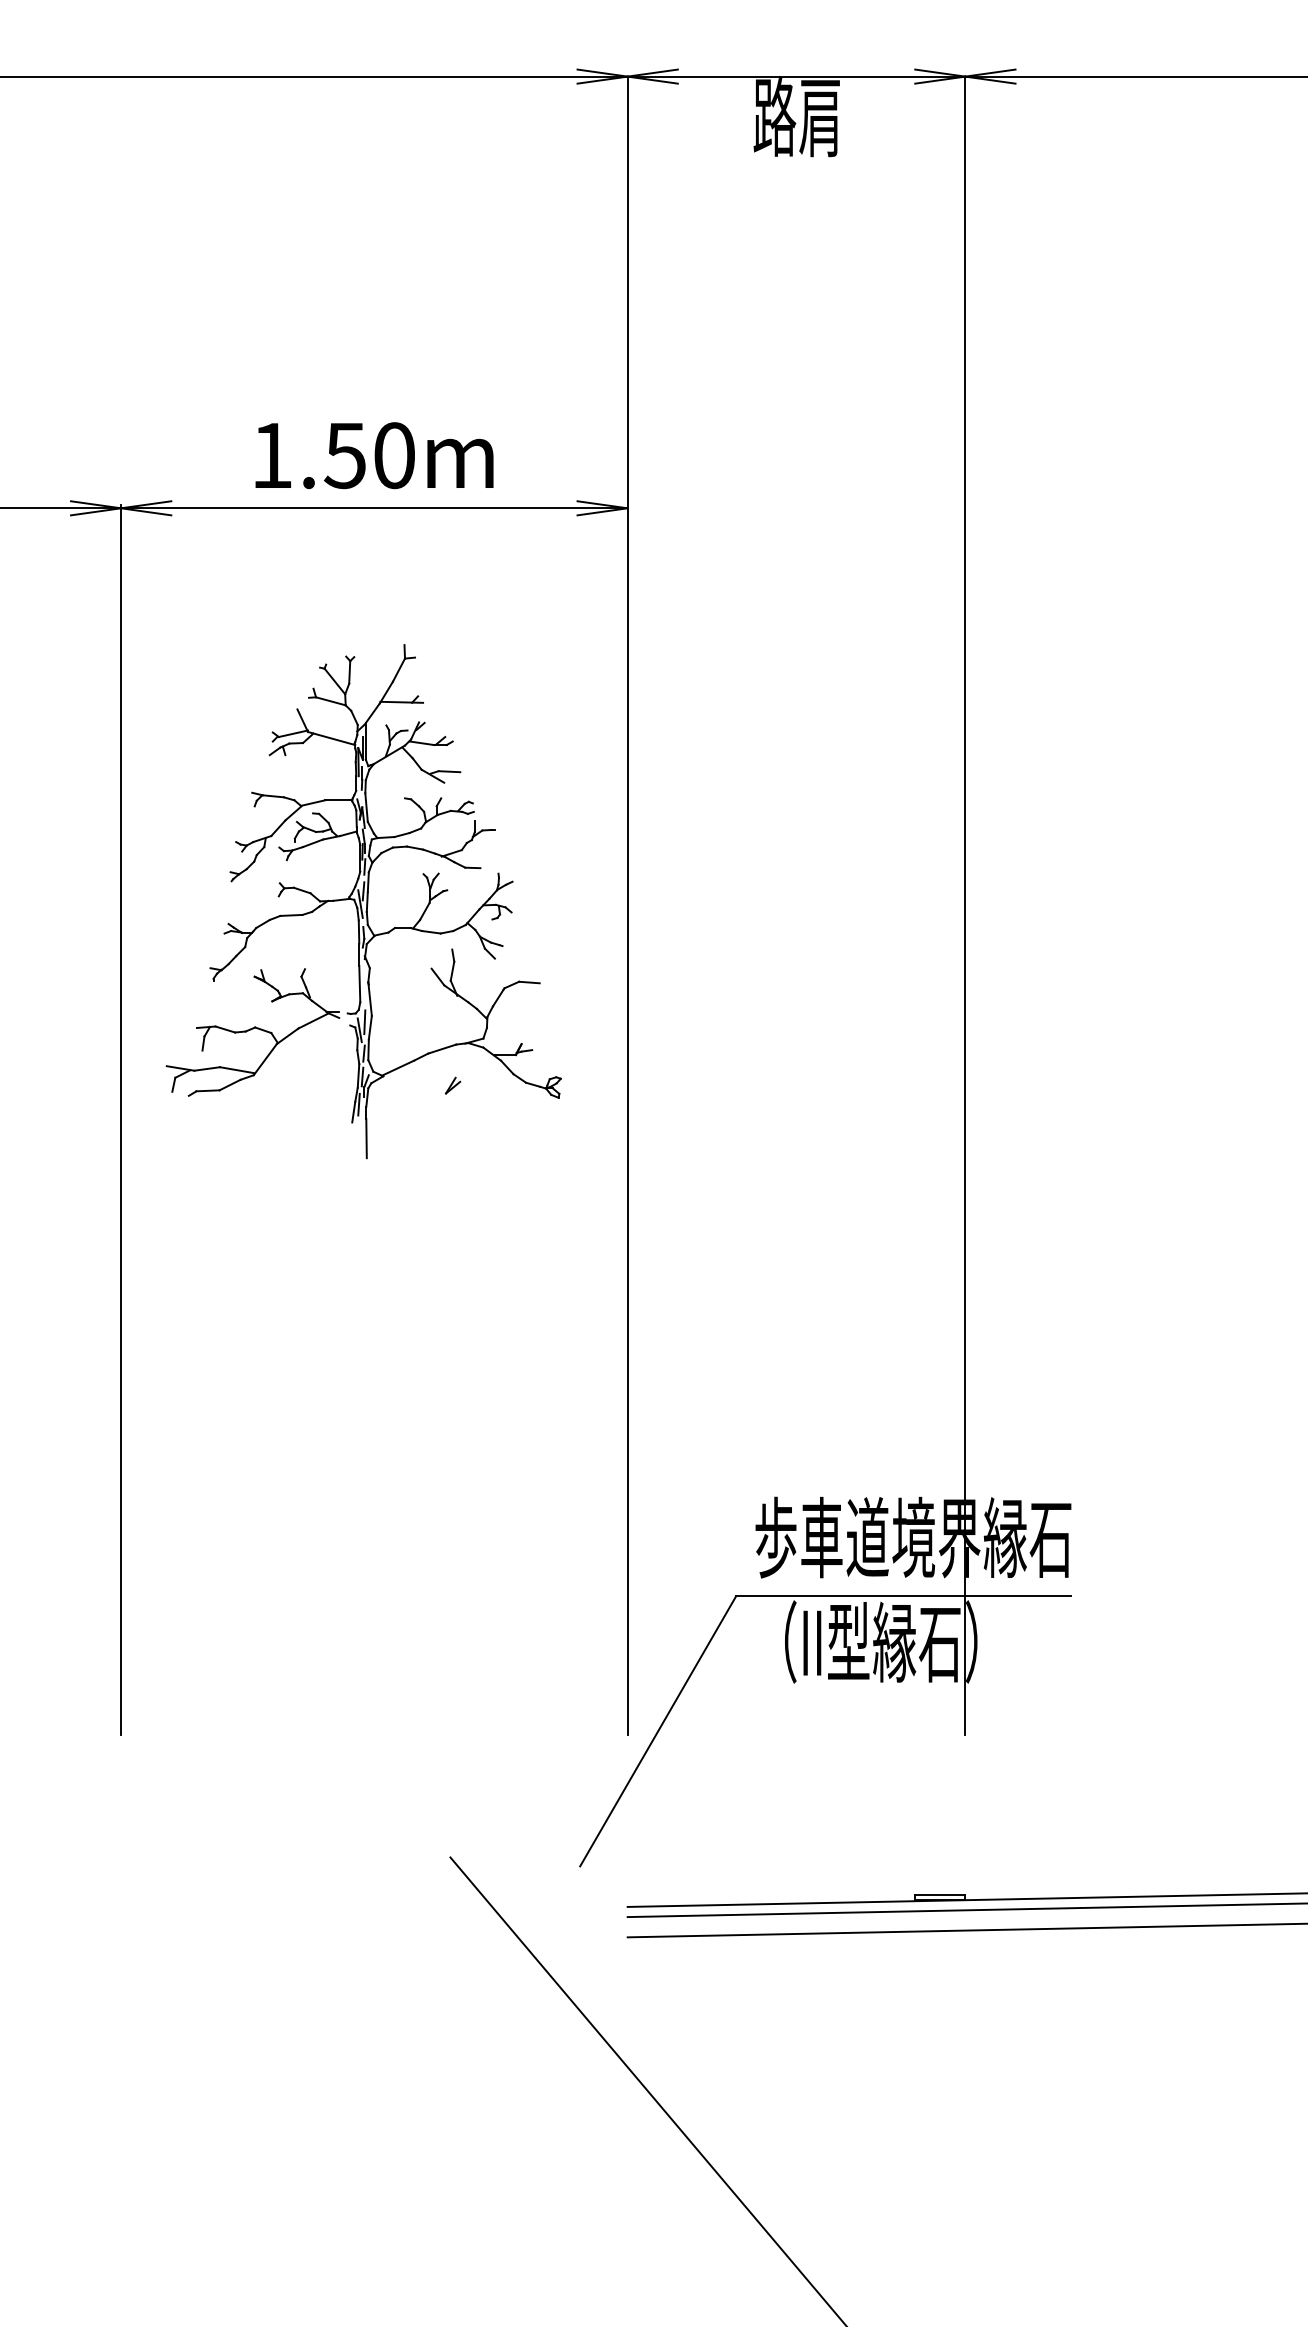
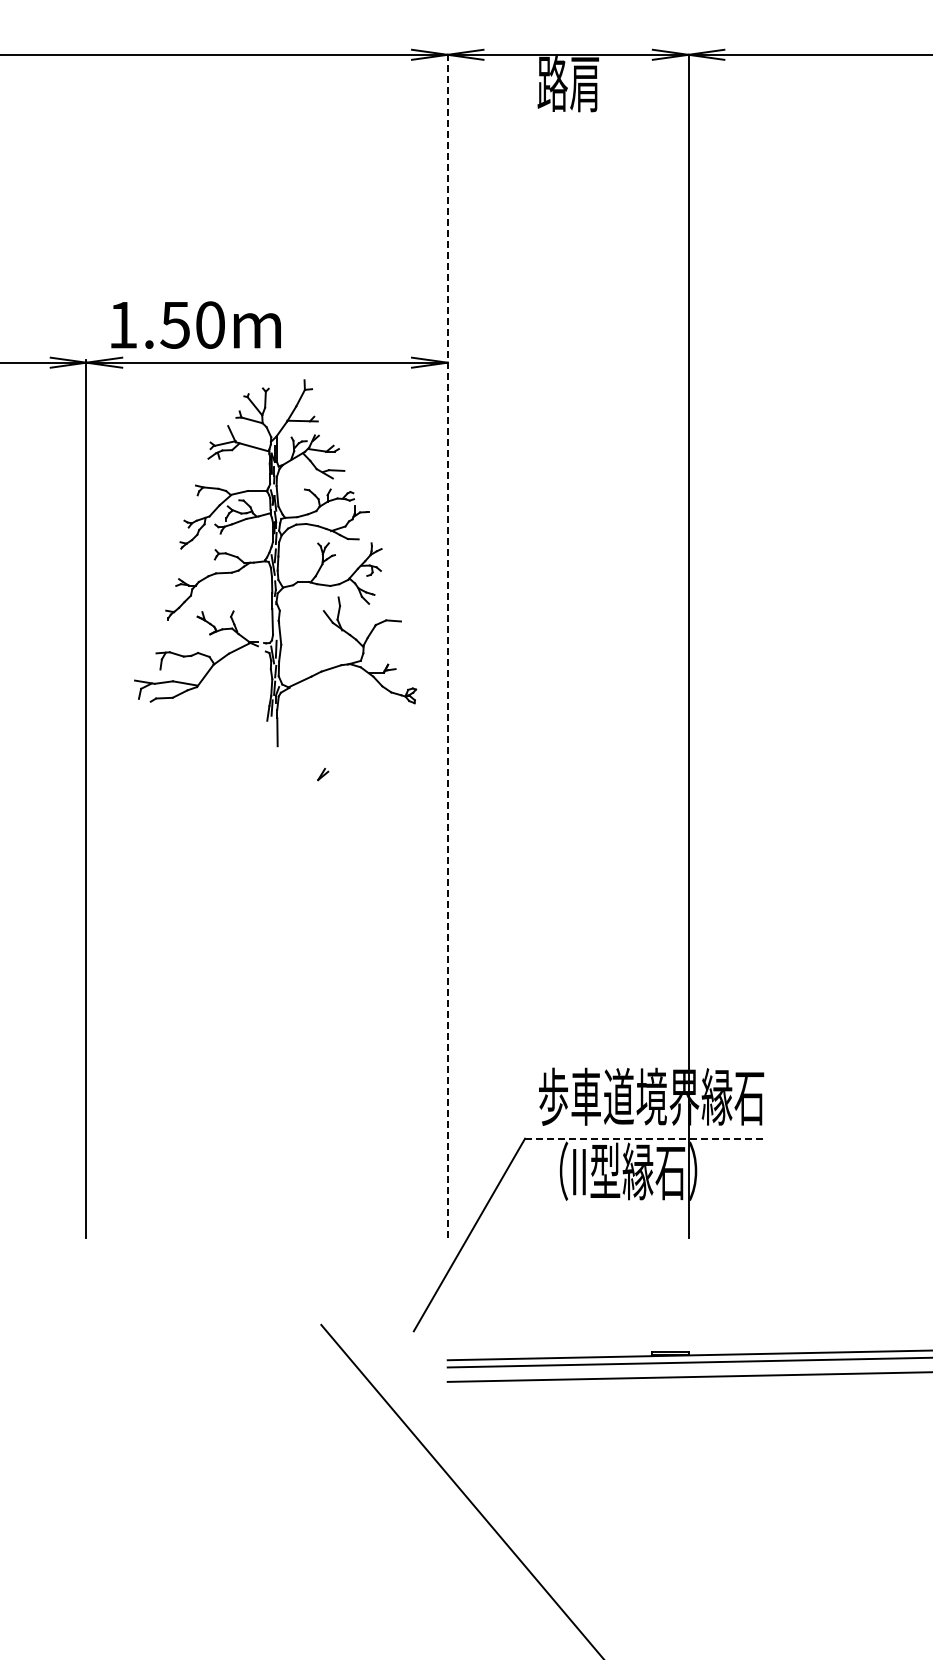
text: (373, 454) -> (195, 324), moved
part: (363, 902) -> (275, 563), moved
line: (627, 904) -> (447, 645), solid -> dashed
line: (903, 1596) -> (644, 1138), solid -> dashed

